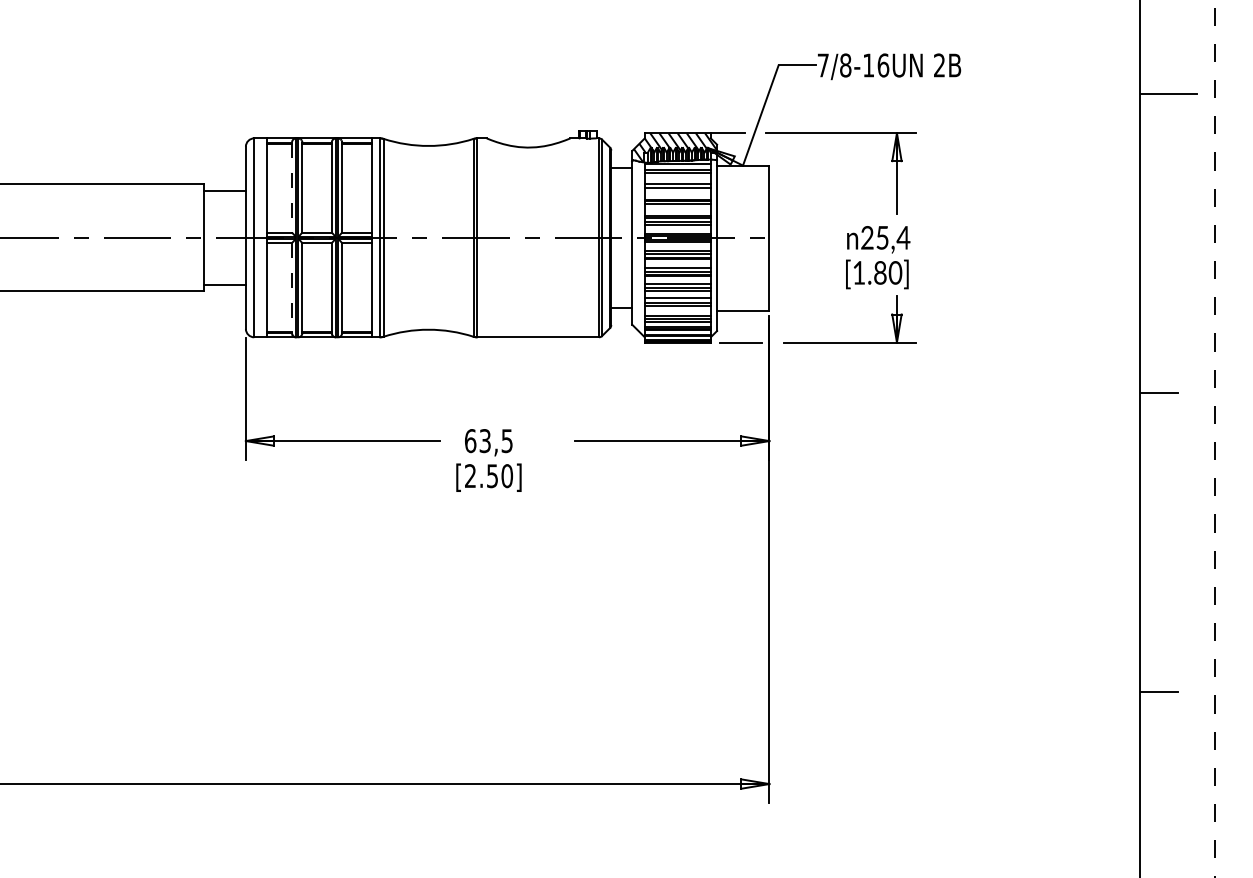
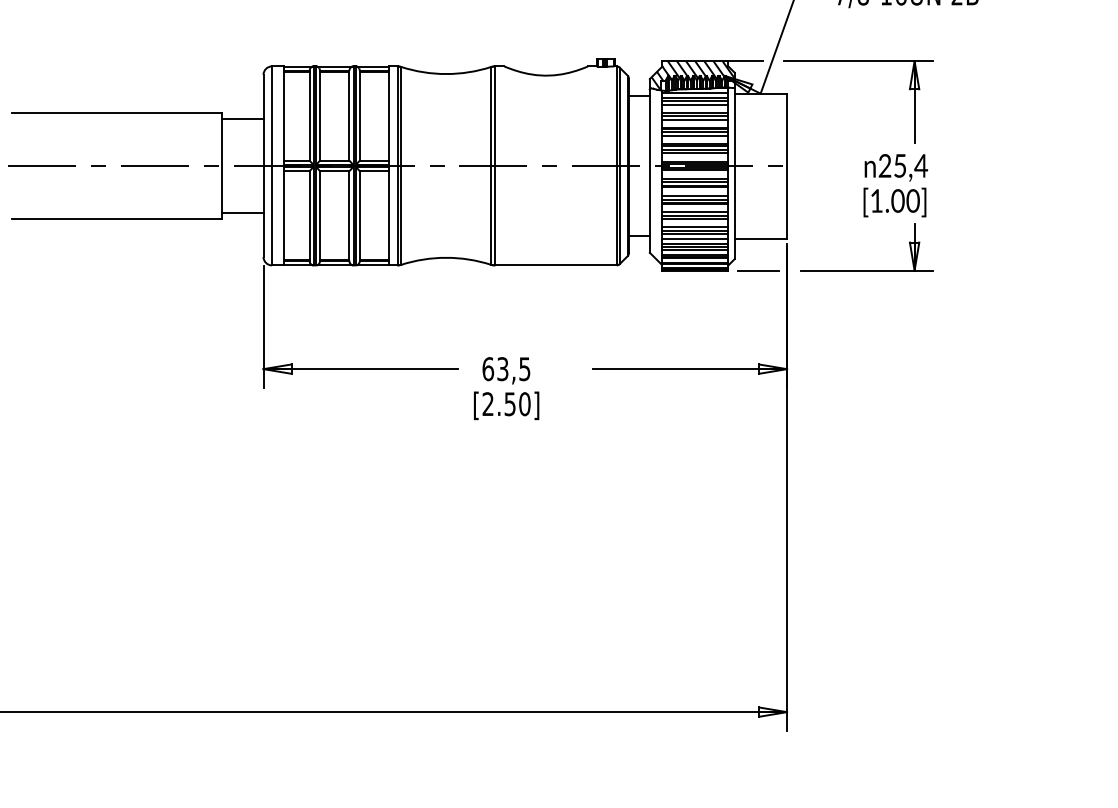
line: (677, 177) -> (695, 105), added
line: (291, 187) -> (309, 115), dashed -> solid
line: (677, 191) -> (695, 119), added
line: (677, 207) -> (695, 135), added
text: (880, 273) -> (898, 201), [1.80] -> [1.00]
line: (291, 288) -> (309, 216), dashed -> solid
line: (677, 311) -> (695, 239), added

